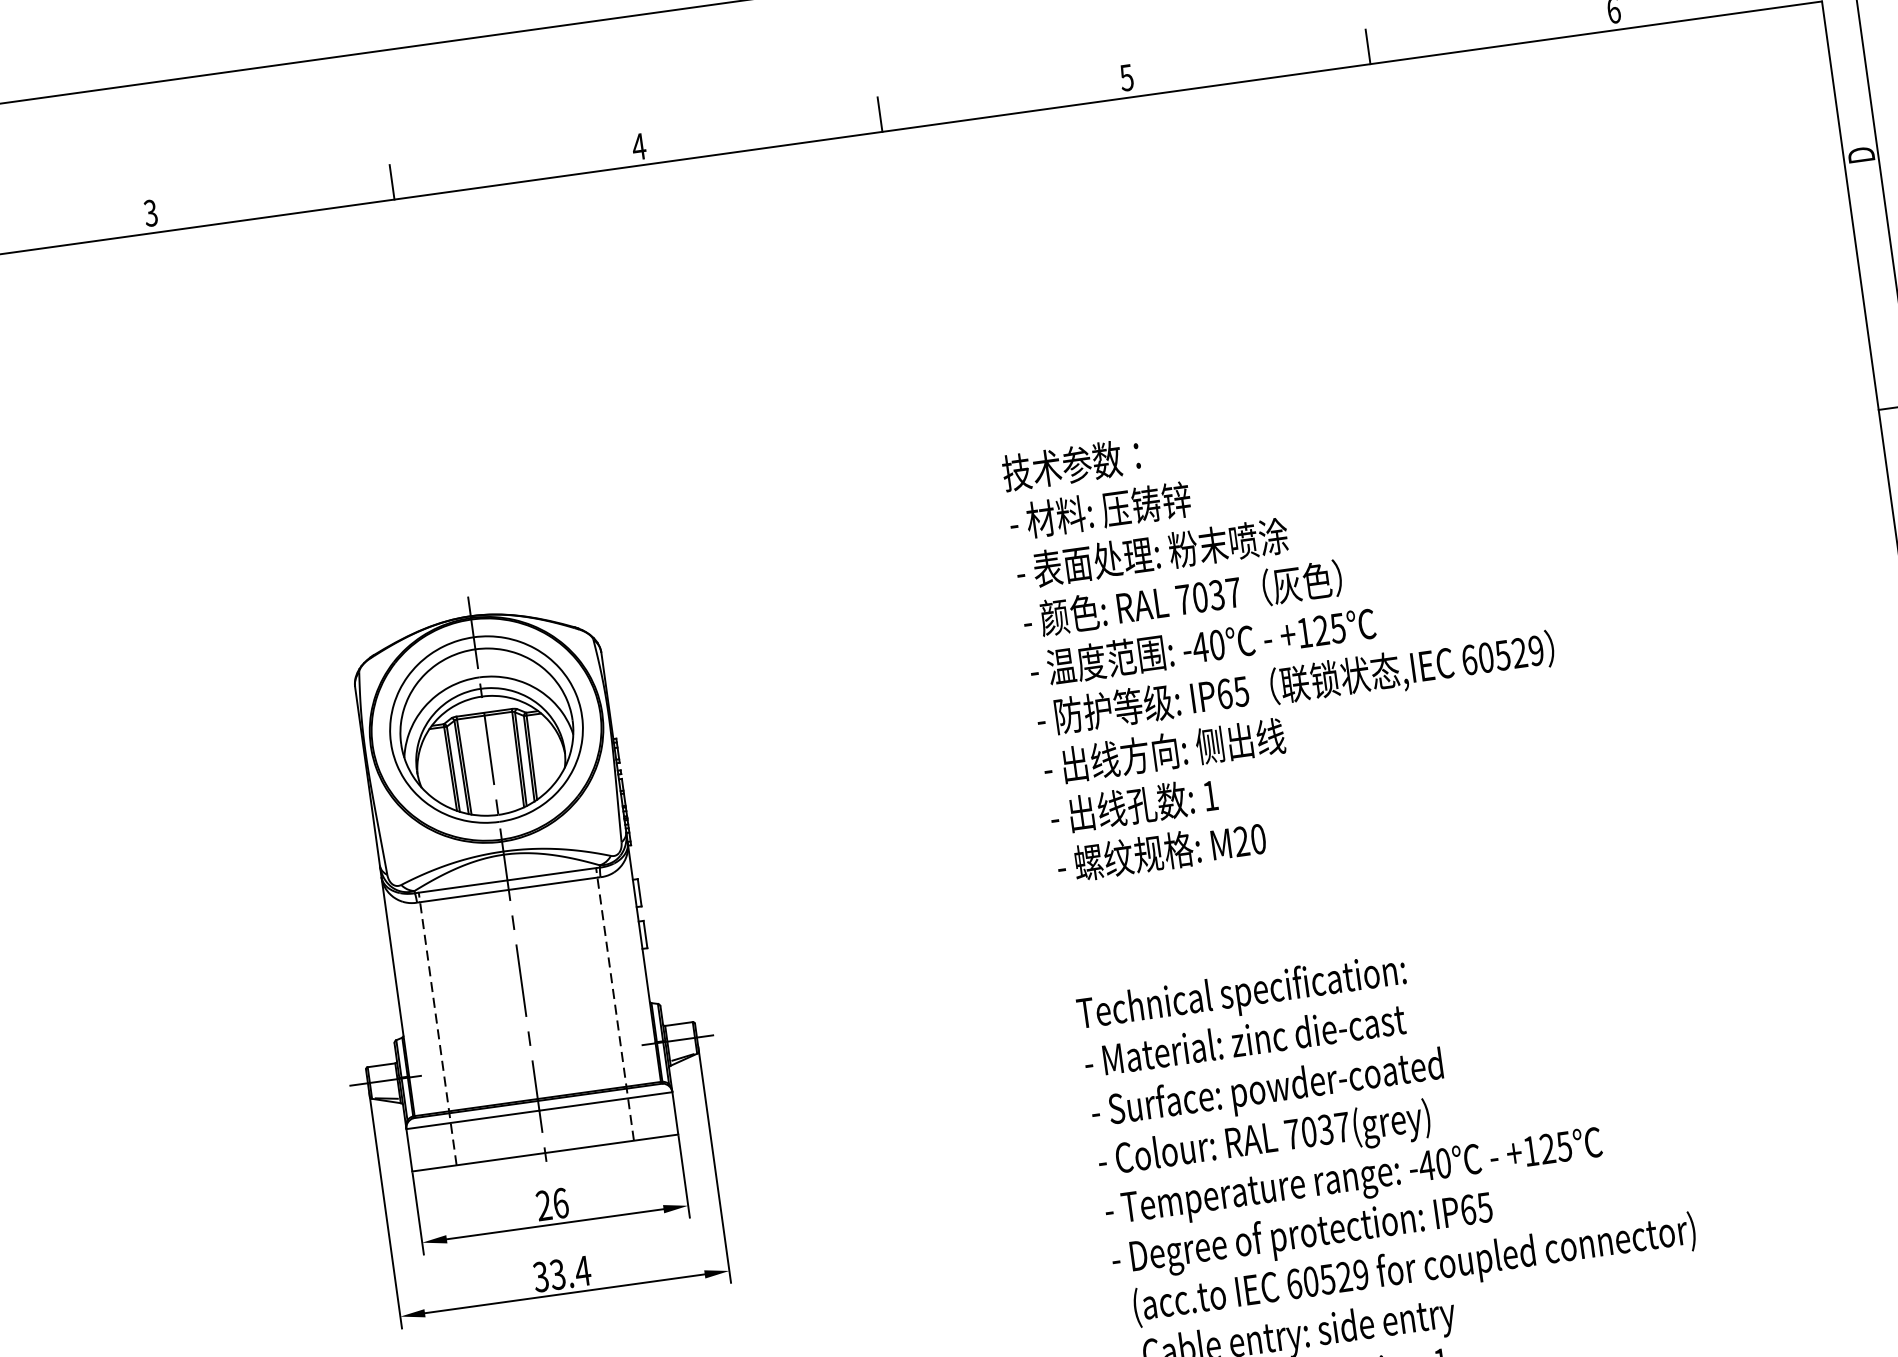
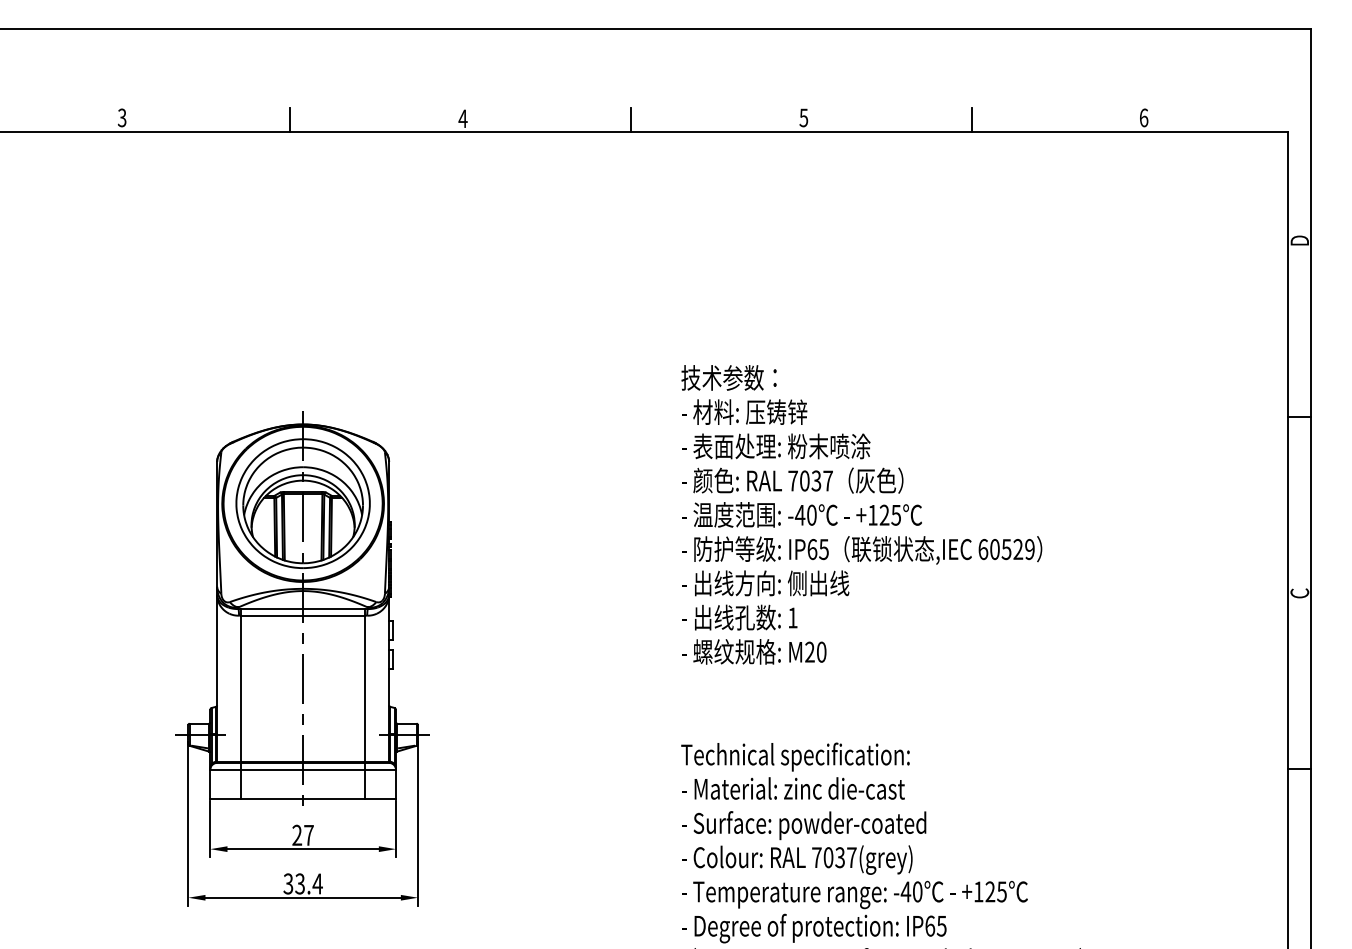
line: (615, 1003) -> (365, 703), dashed -> solid
line: (437, 1027) -> (241, 703), dashed -> solid
text: (559, 1202) -> (308, 834), 26 -> 27

